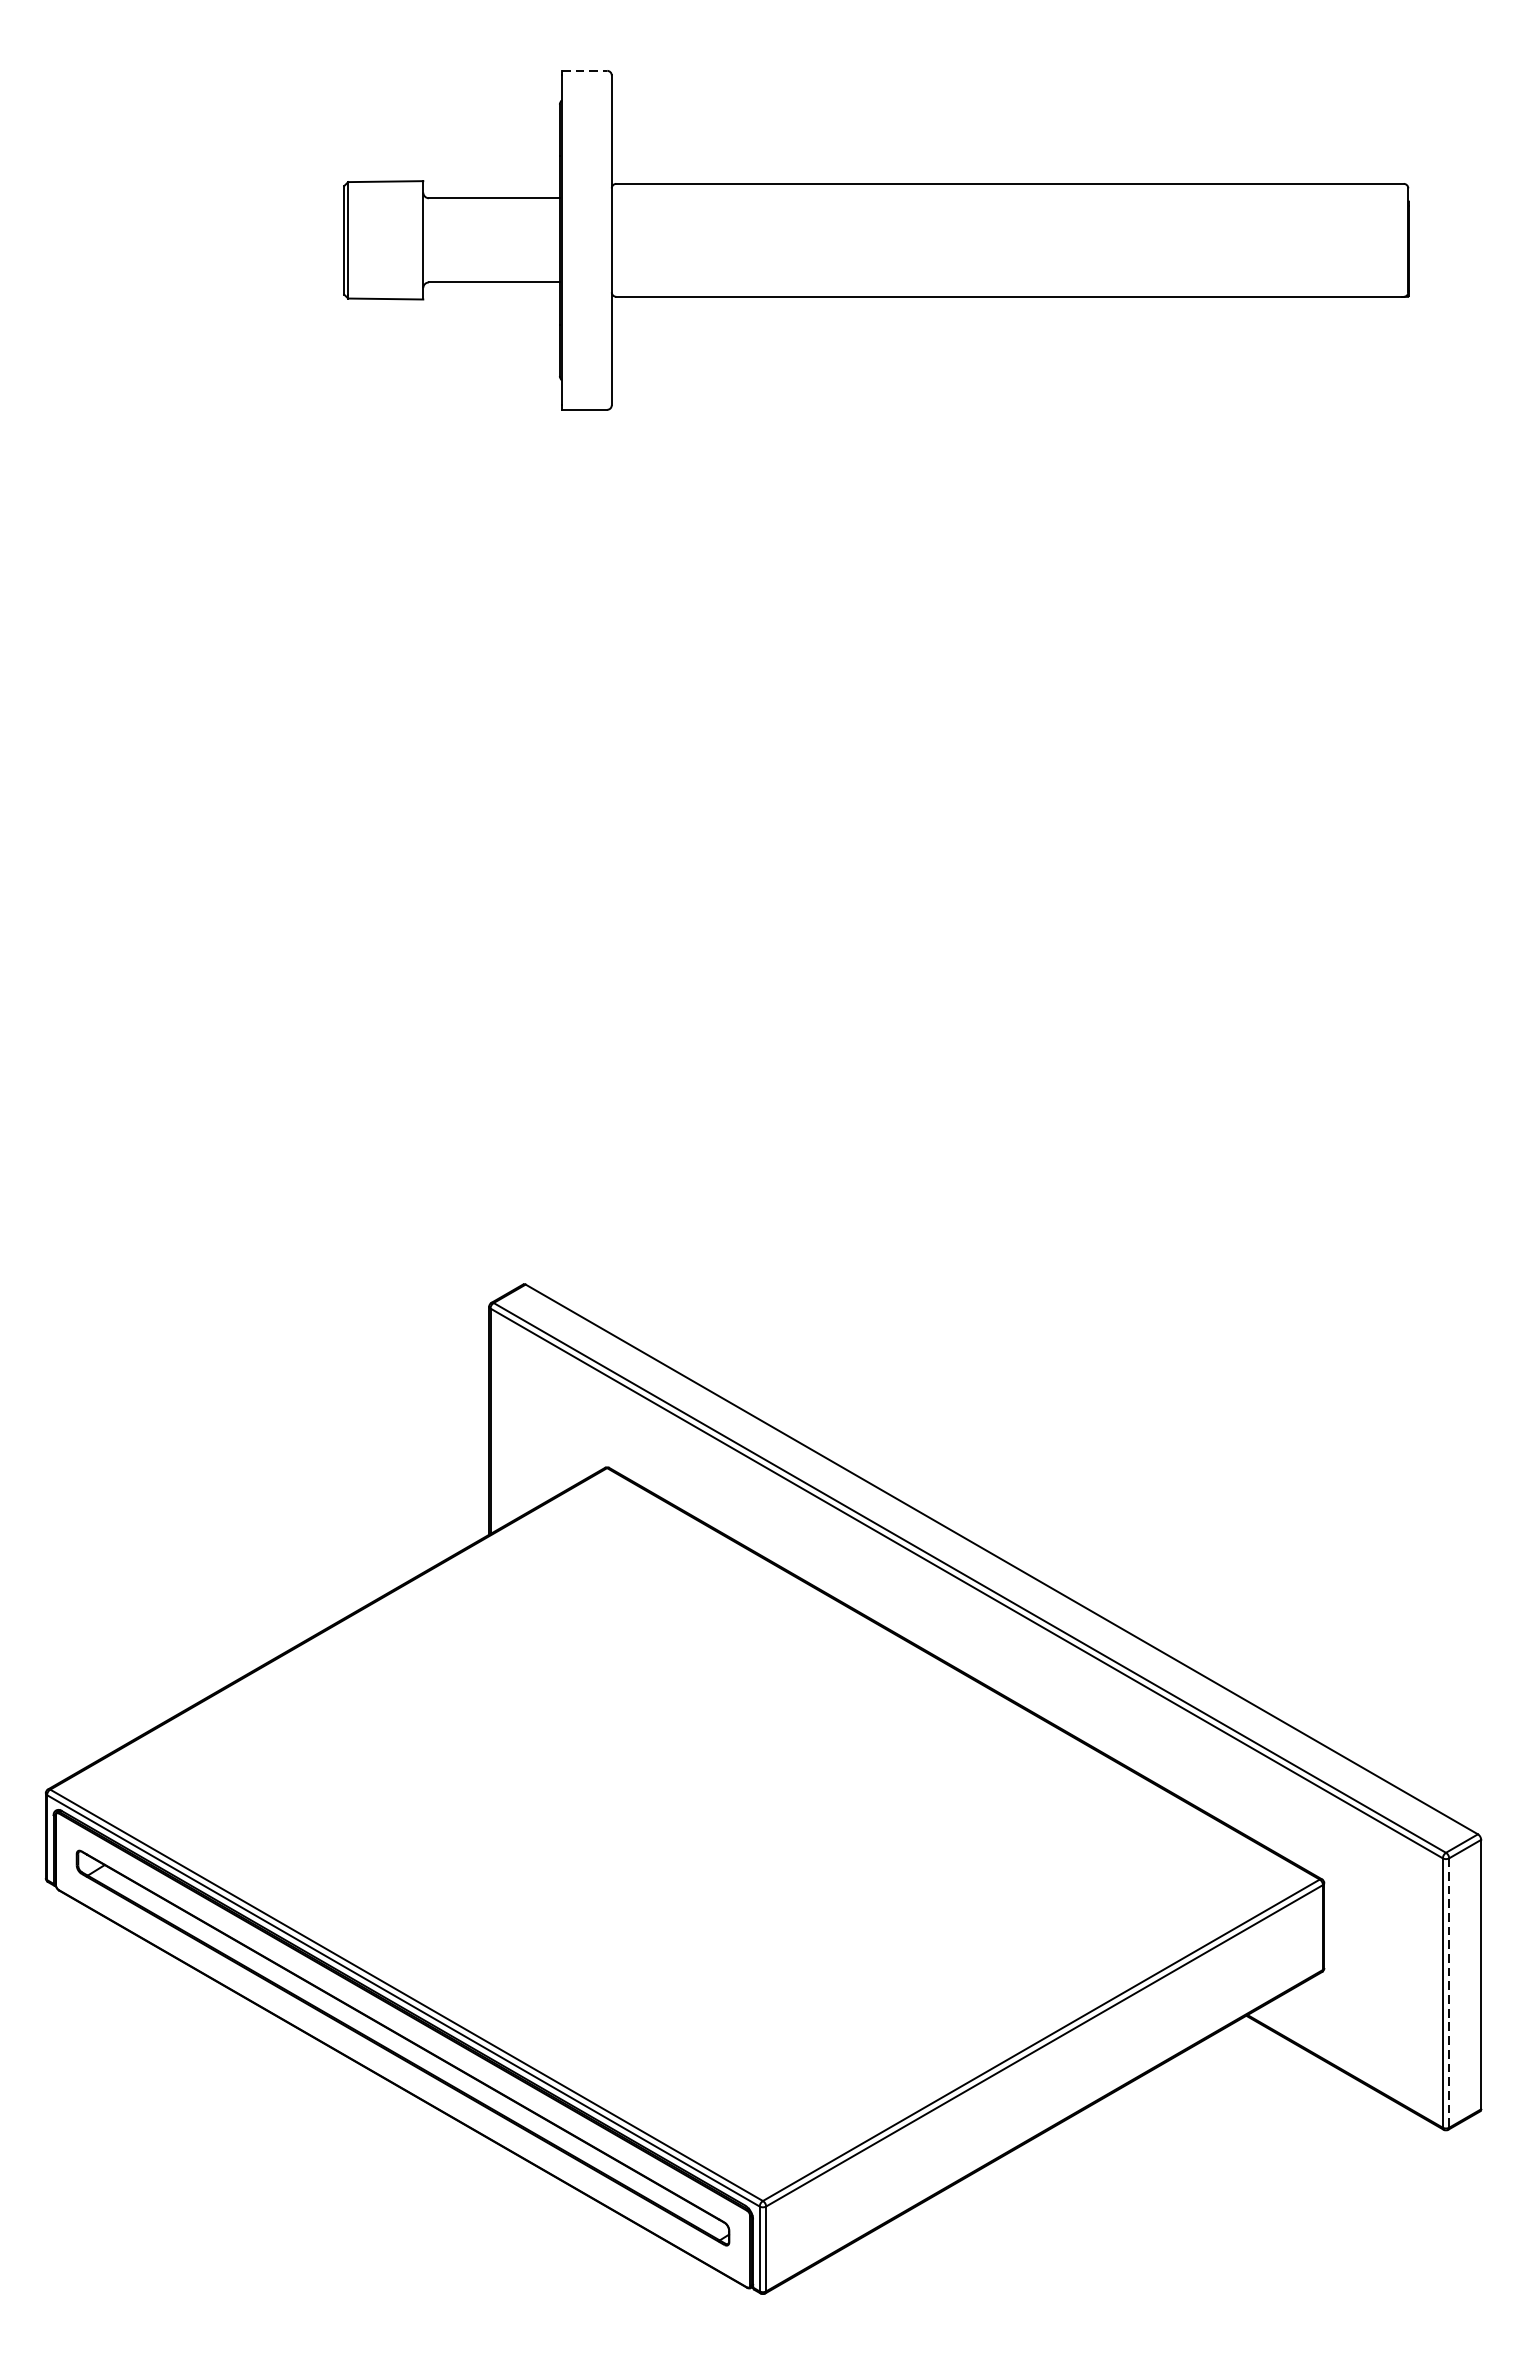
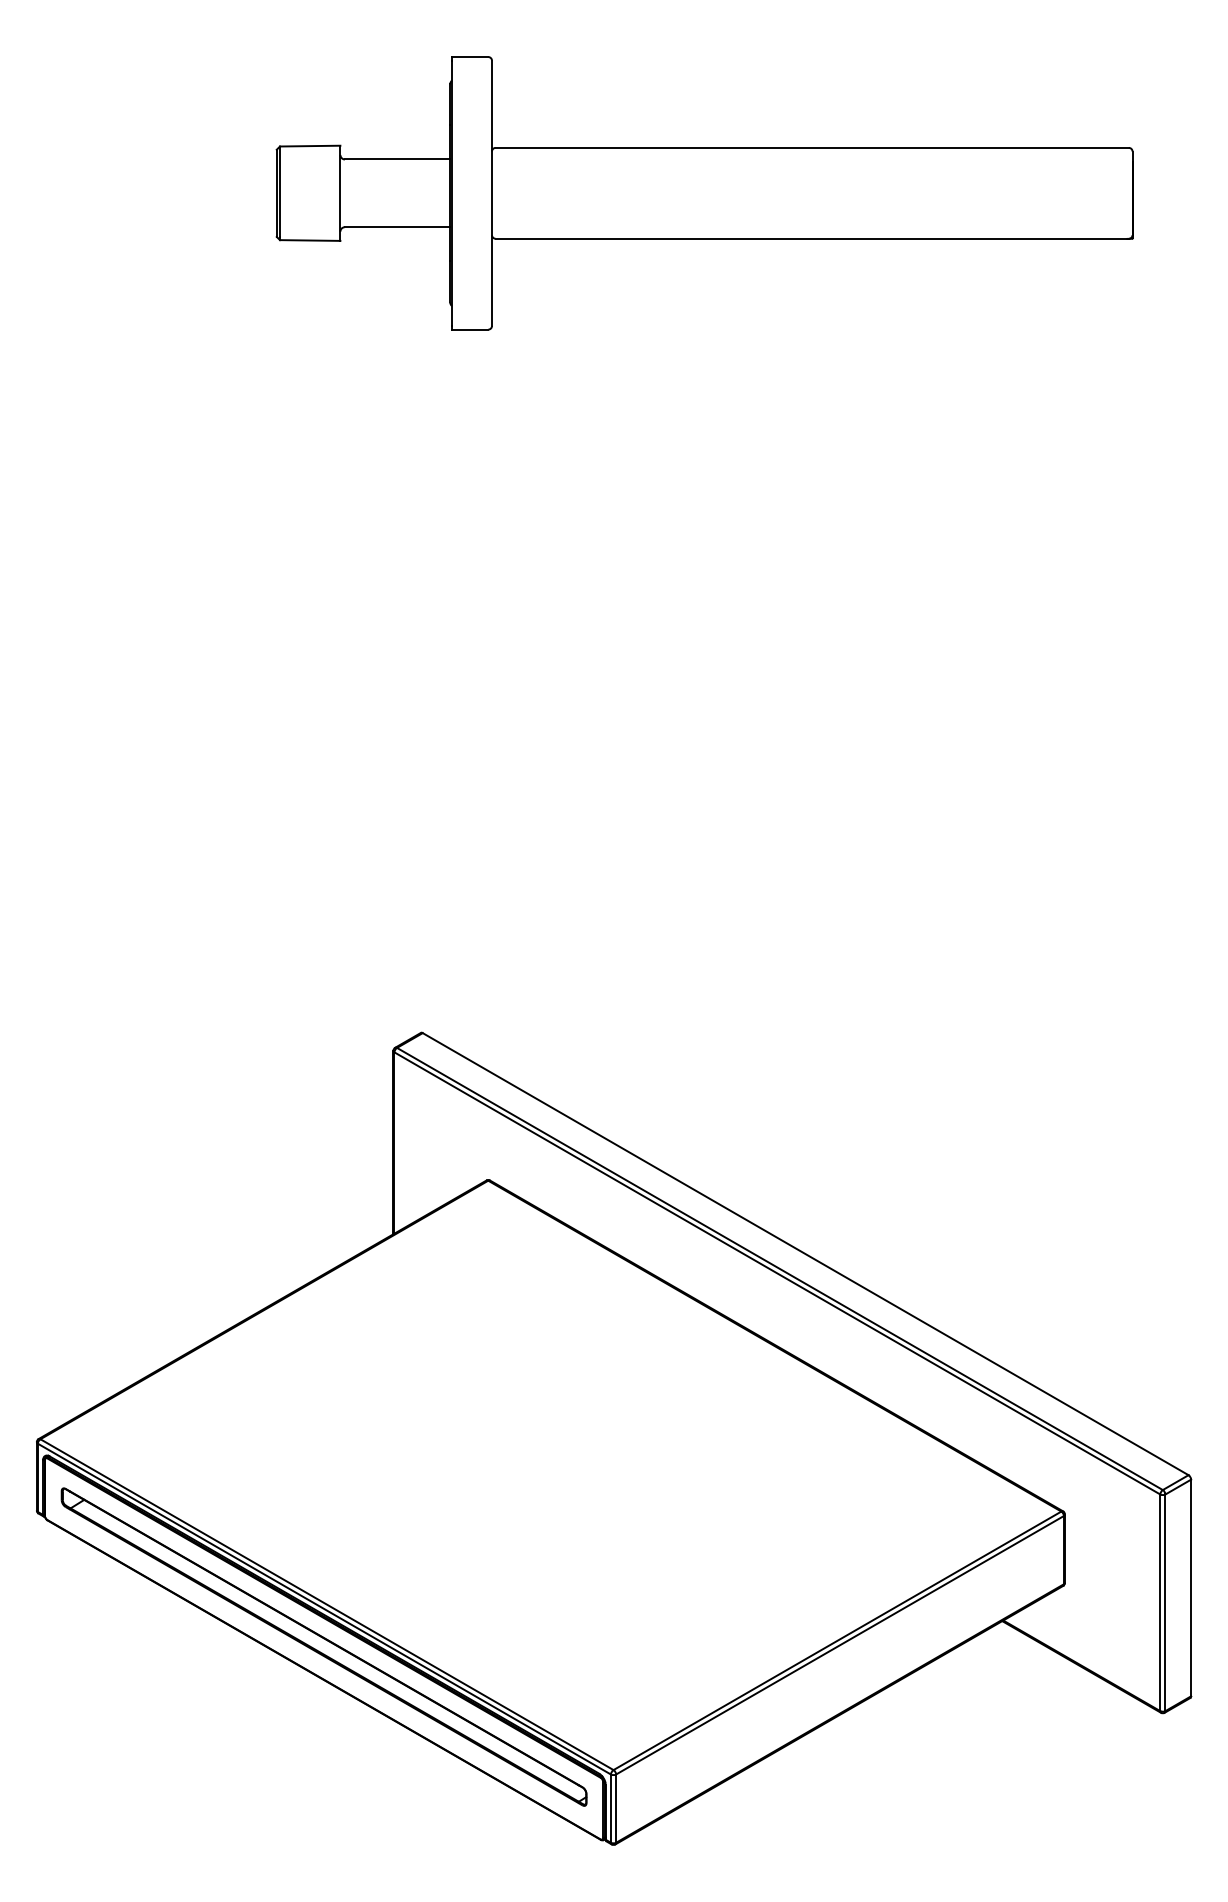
line: (585, 71) -> (470, 57), dashed -> solid
line: (1449, 1993) -> (1165, 1603), dashed -> solid

